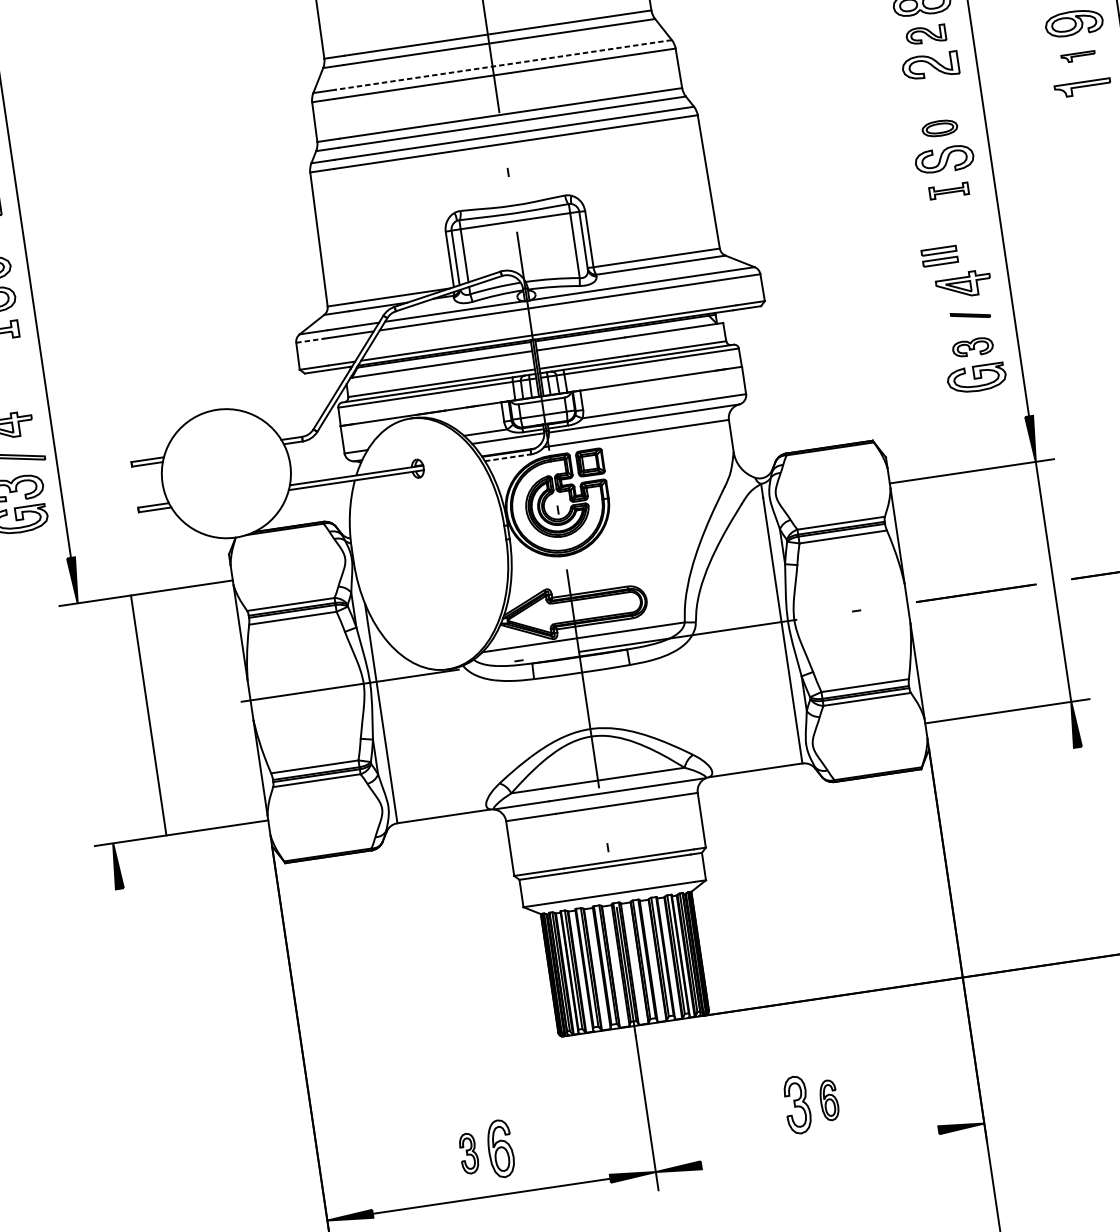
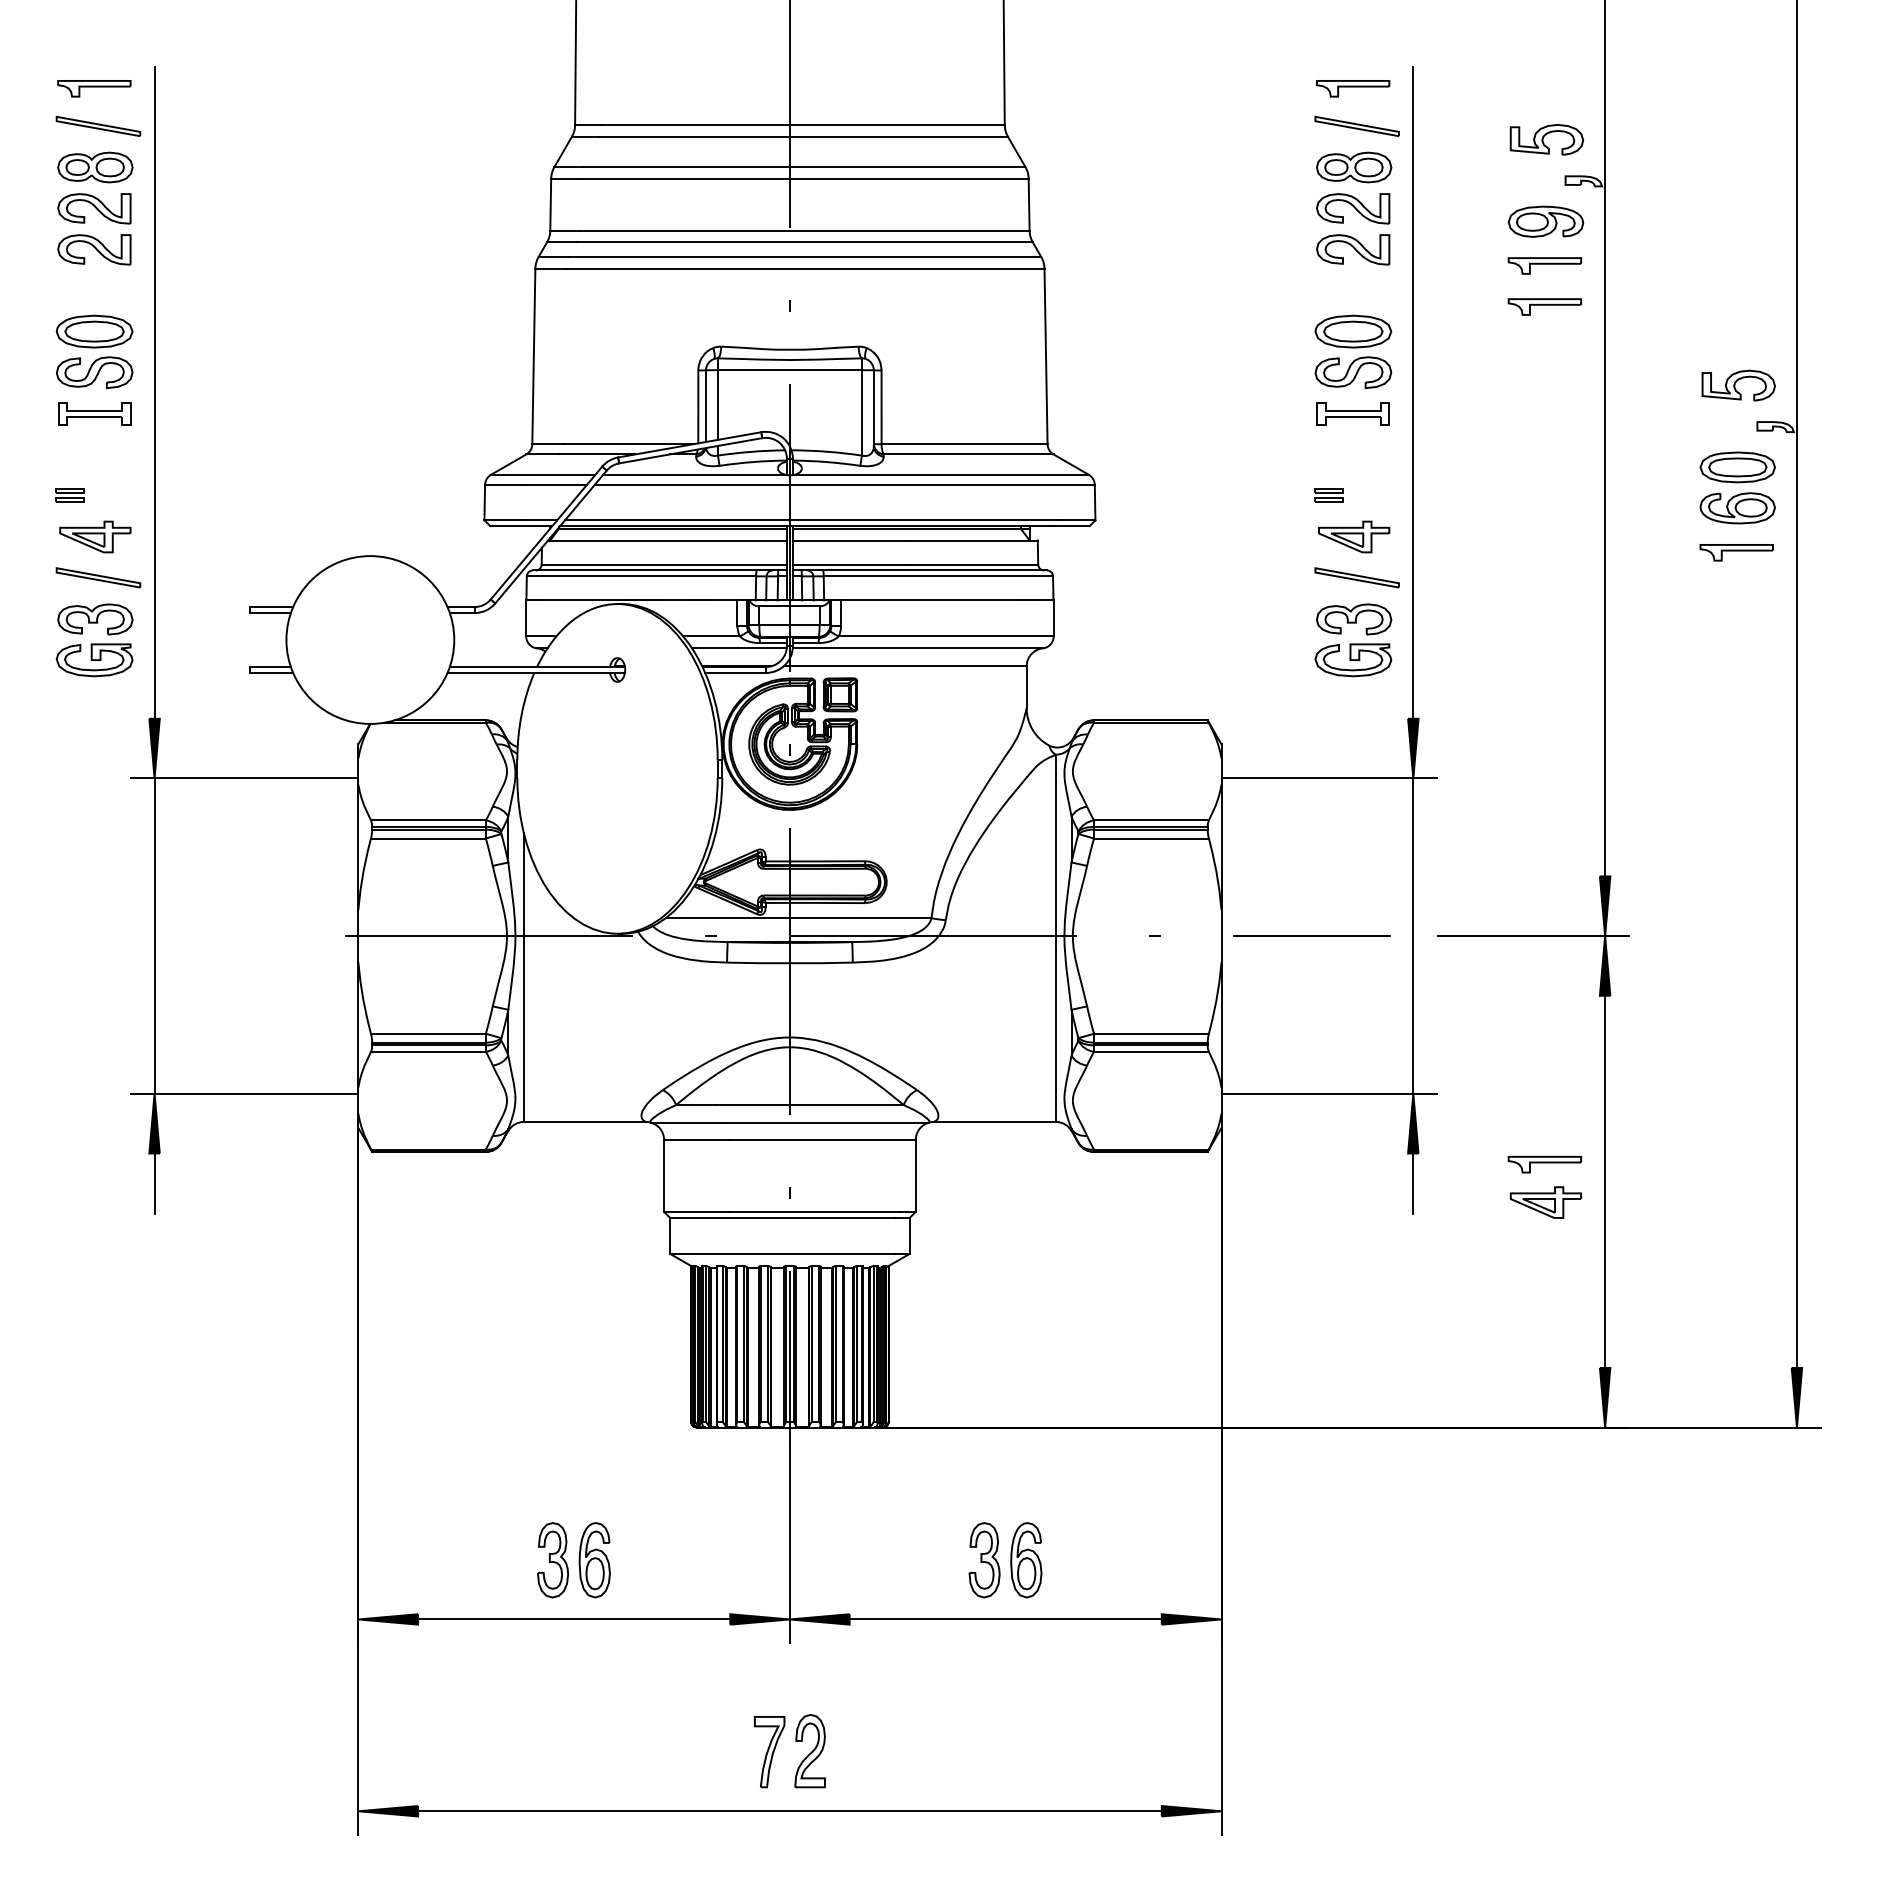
part: (926, 34) -> (1353, 208), size x1.43
part: (1078, 56) -> (1544, 265), size x1.67
line: (502, 65) -> (803, 167), dashed -> solid
part: (940, 128) -> (1353, 331), size x1.67
part: (948, 190) -> (1352, 413), size x1.43
part: (939, 256) -> (1328, 495), size x0.62
part: (969, 315) -> (1356, 577), size x1.67
line: (310, 340) -> (503, 484), dashed -> solid
part: (973, 347) -> (1354, 619), size x1.43
line: (508, 458) -> (736, 673), dashed -> solid
line: (148, 715) -> (154, 935), moved
line: (1081, 770) -> (1413, 1183), added
line: (123, 911) -> (154, 1183), added
part: (829, 1100) -> (1026, 1560), size x1.43
line: (819, 1147) -> (1005, 1619), added
part: (468, 1153) -> (552, 1560), size x1.43

